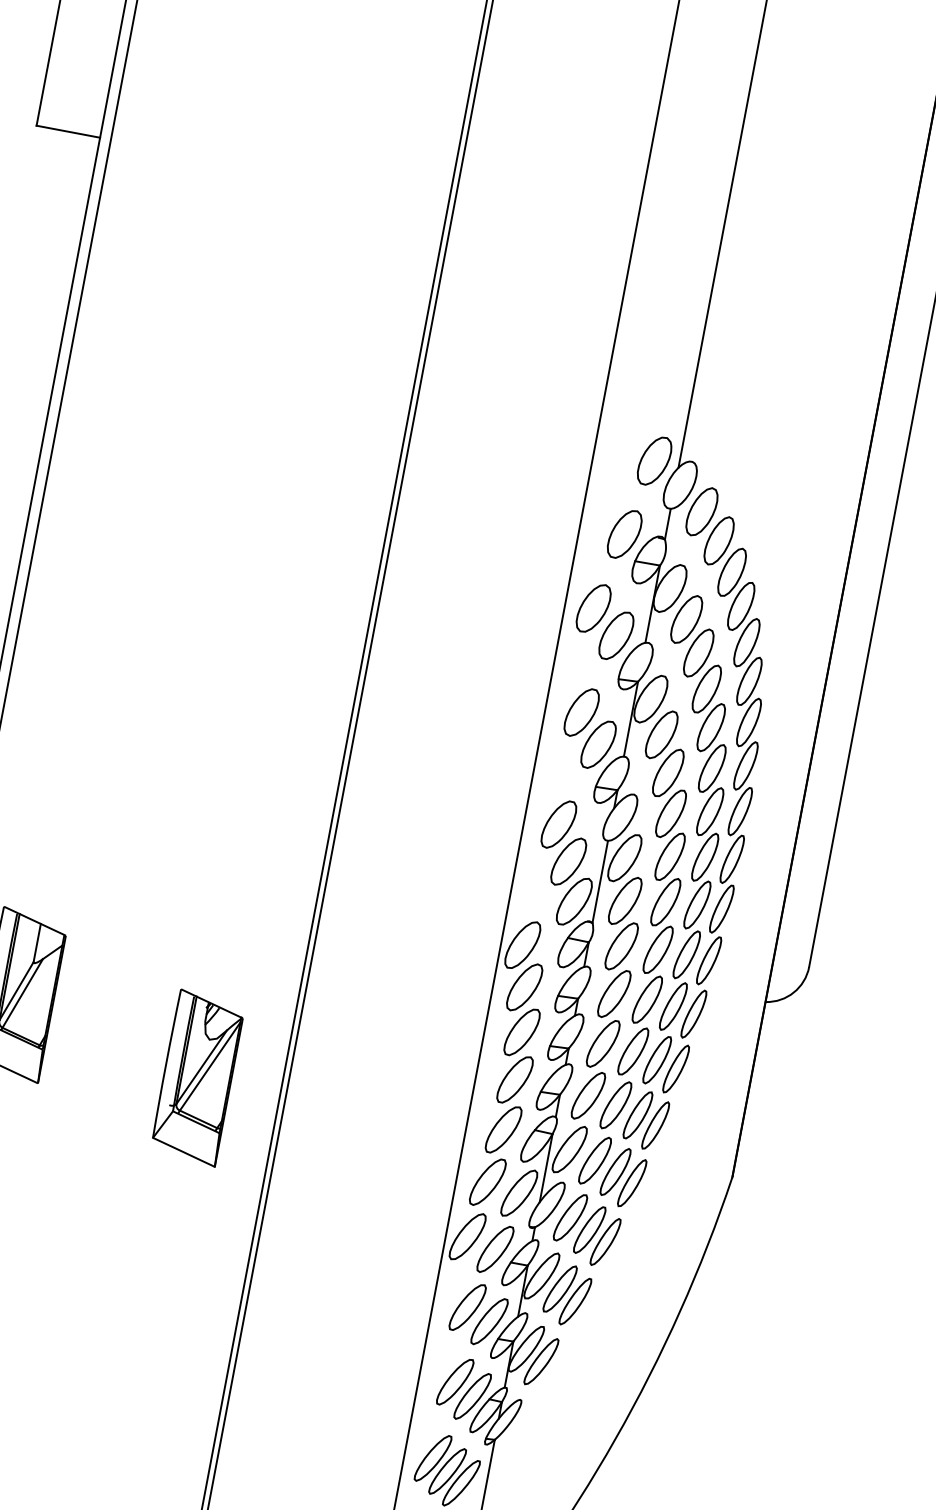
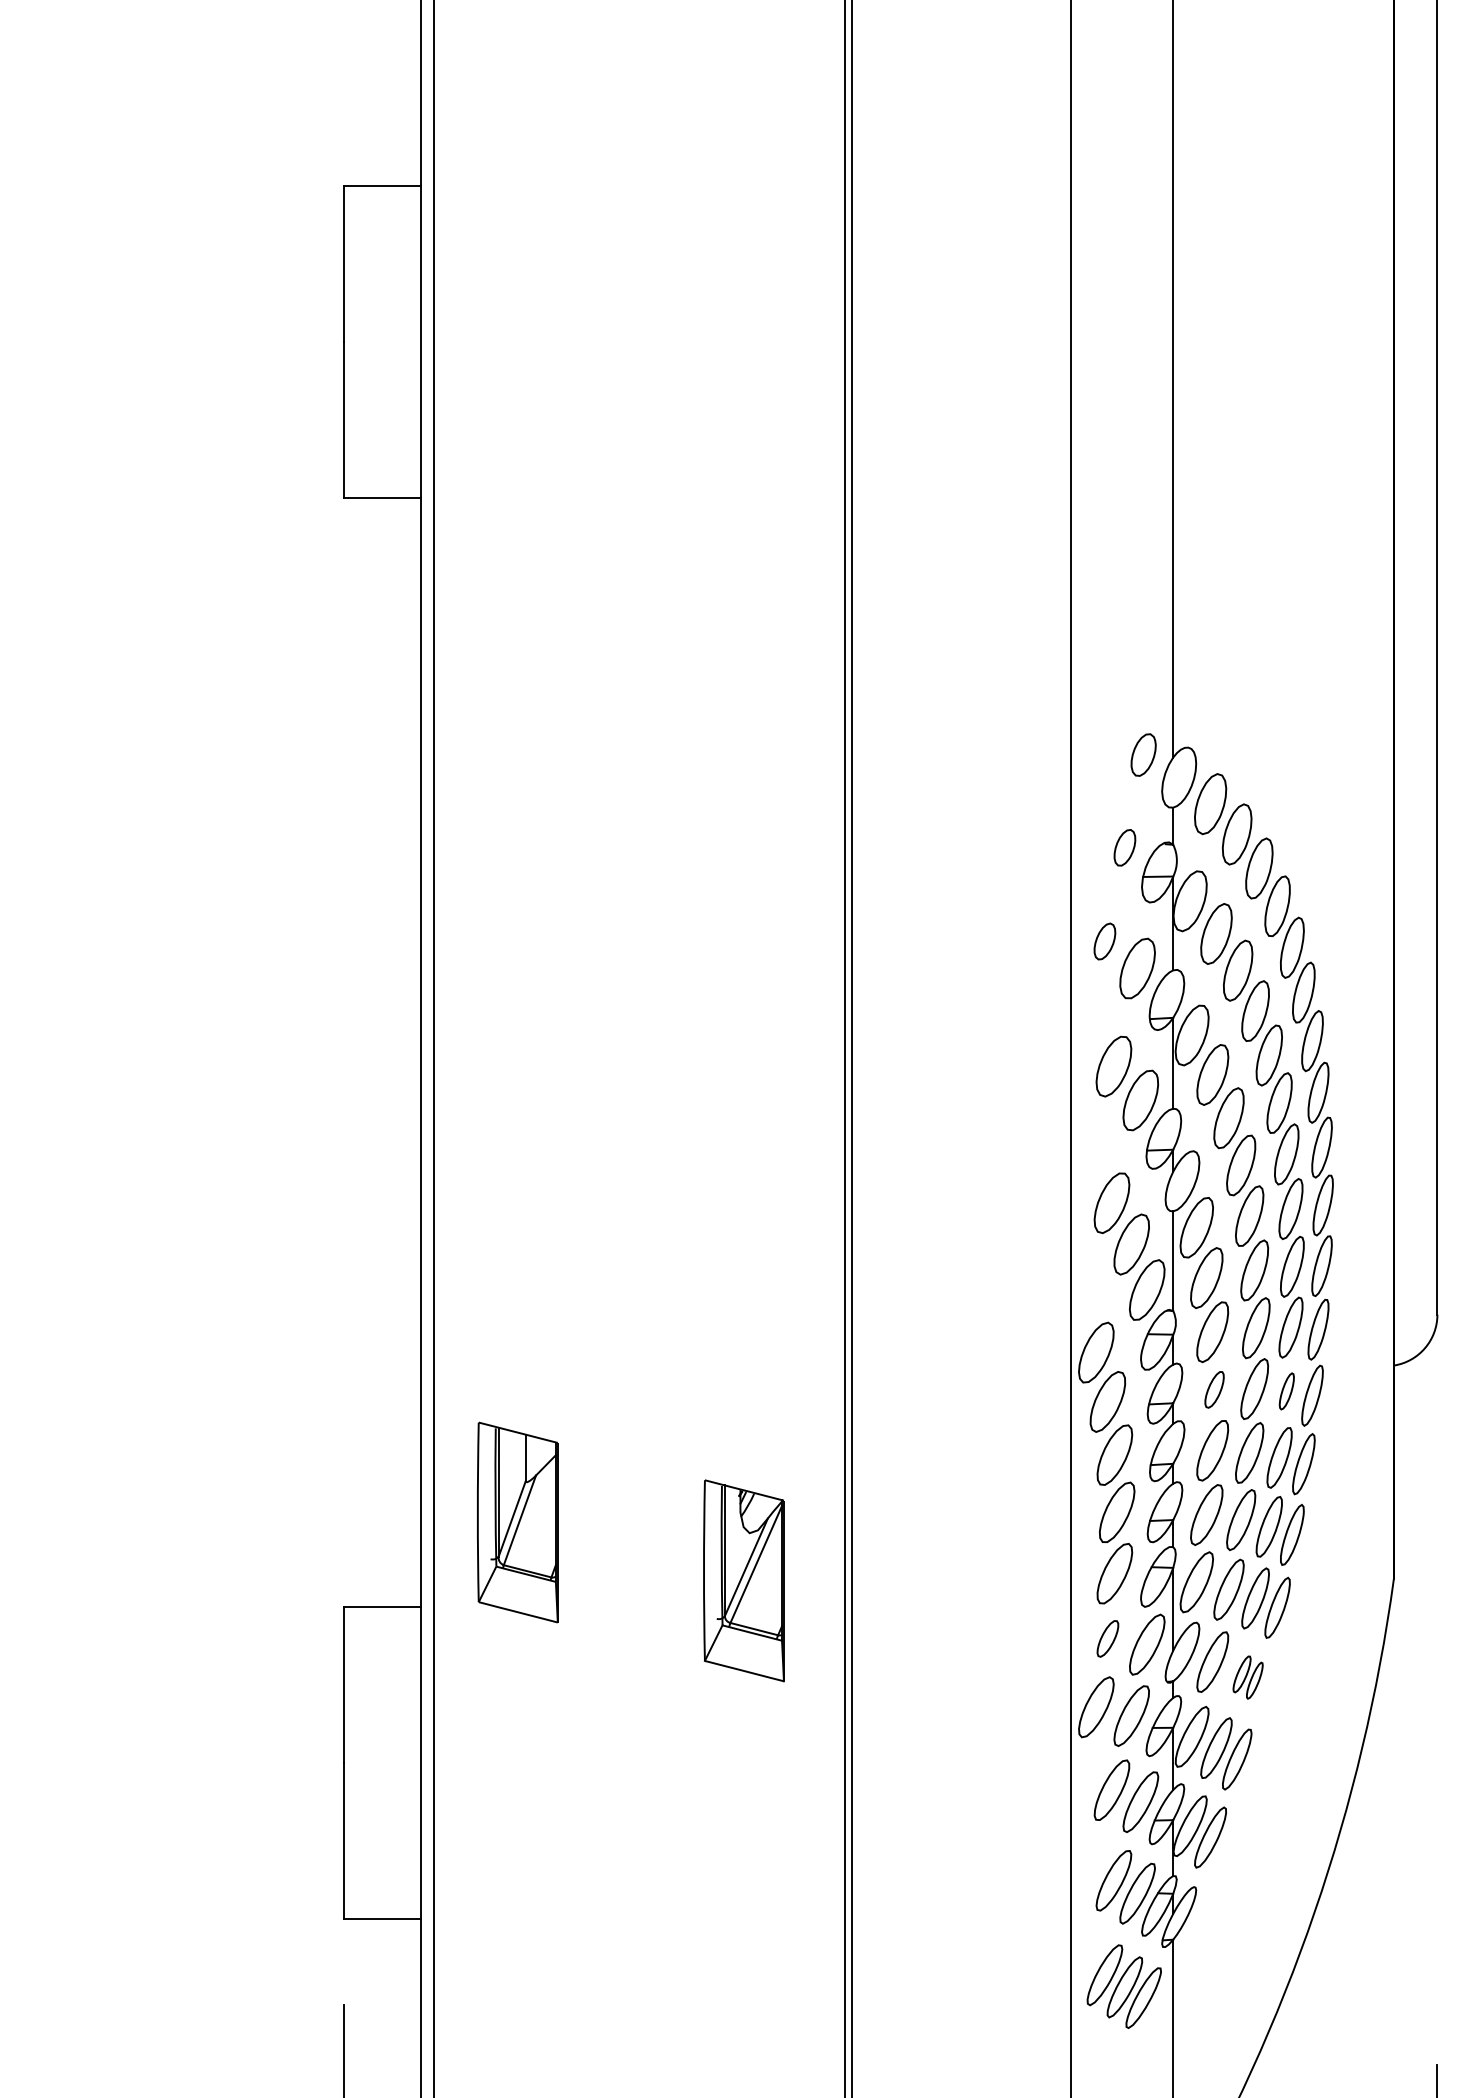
part: (654, 460) -> (1143, 754), size x0.7
part: (624, 534) -> (1124, 847), size x0.6
part: (593, 608) -> (1104, 941), size x0.6
part: (614, 993) -> (1214, 1389), size x0.6
part: (673, 1006) -> (1286, 1391), size x0.6
part: (487, 1181) -> (1107, 1638), size x0.6
part: (596, 1235) -> (1247, 1677), size x0.6

